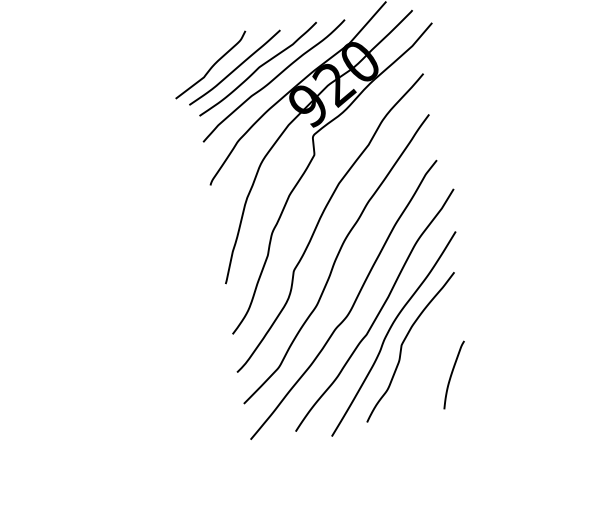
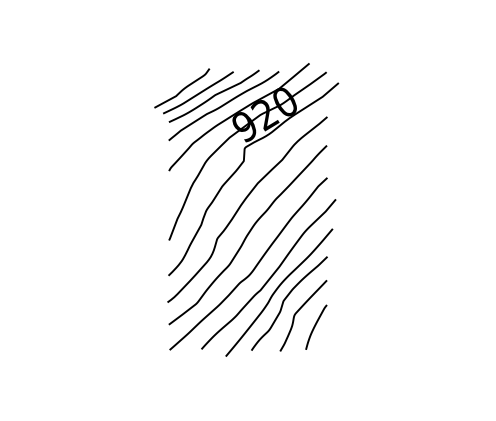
curve: (426, 354) -> (299, 310), added

